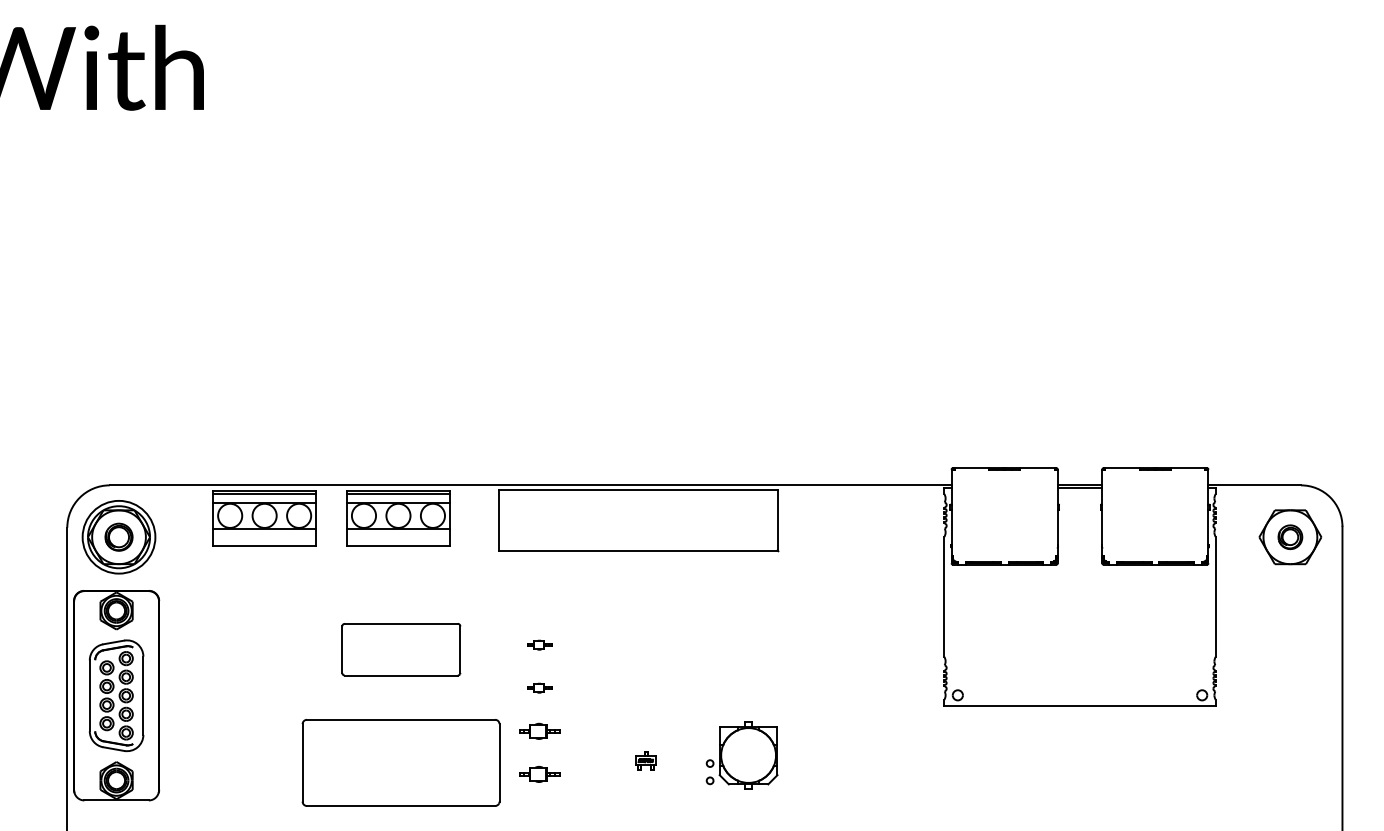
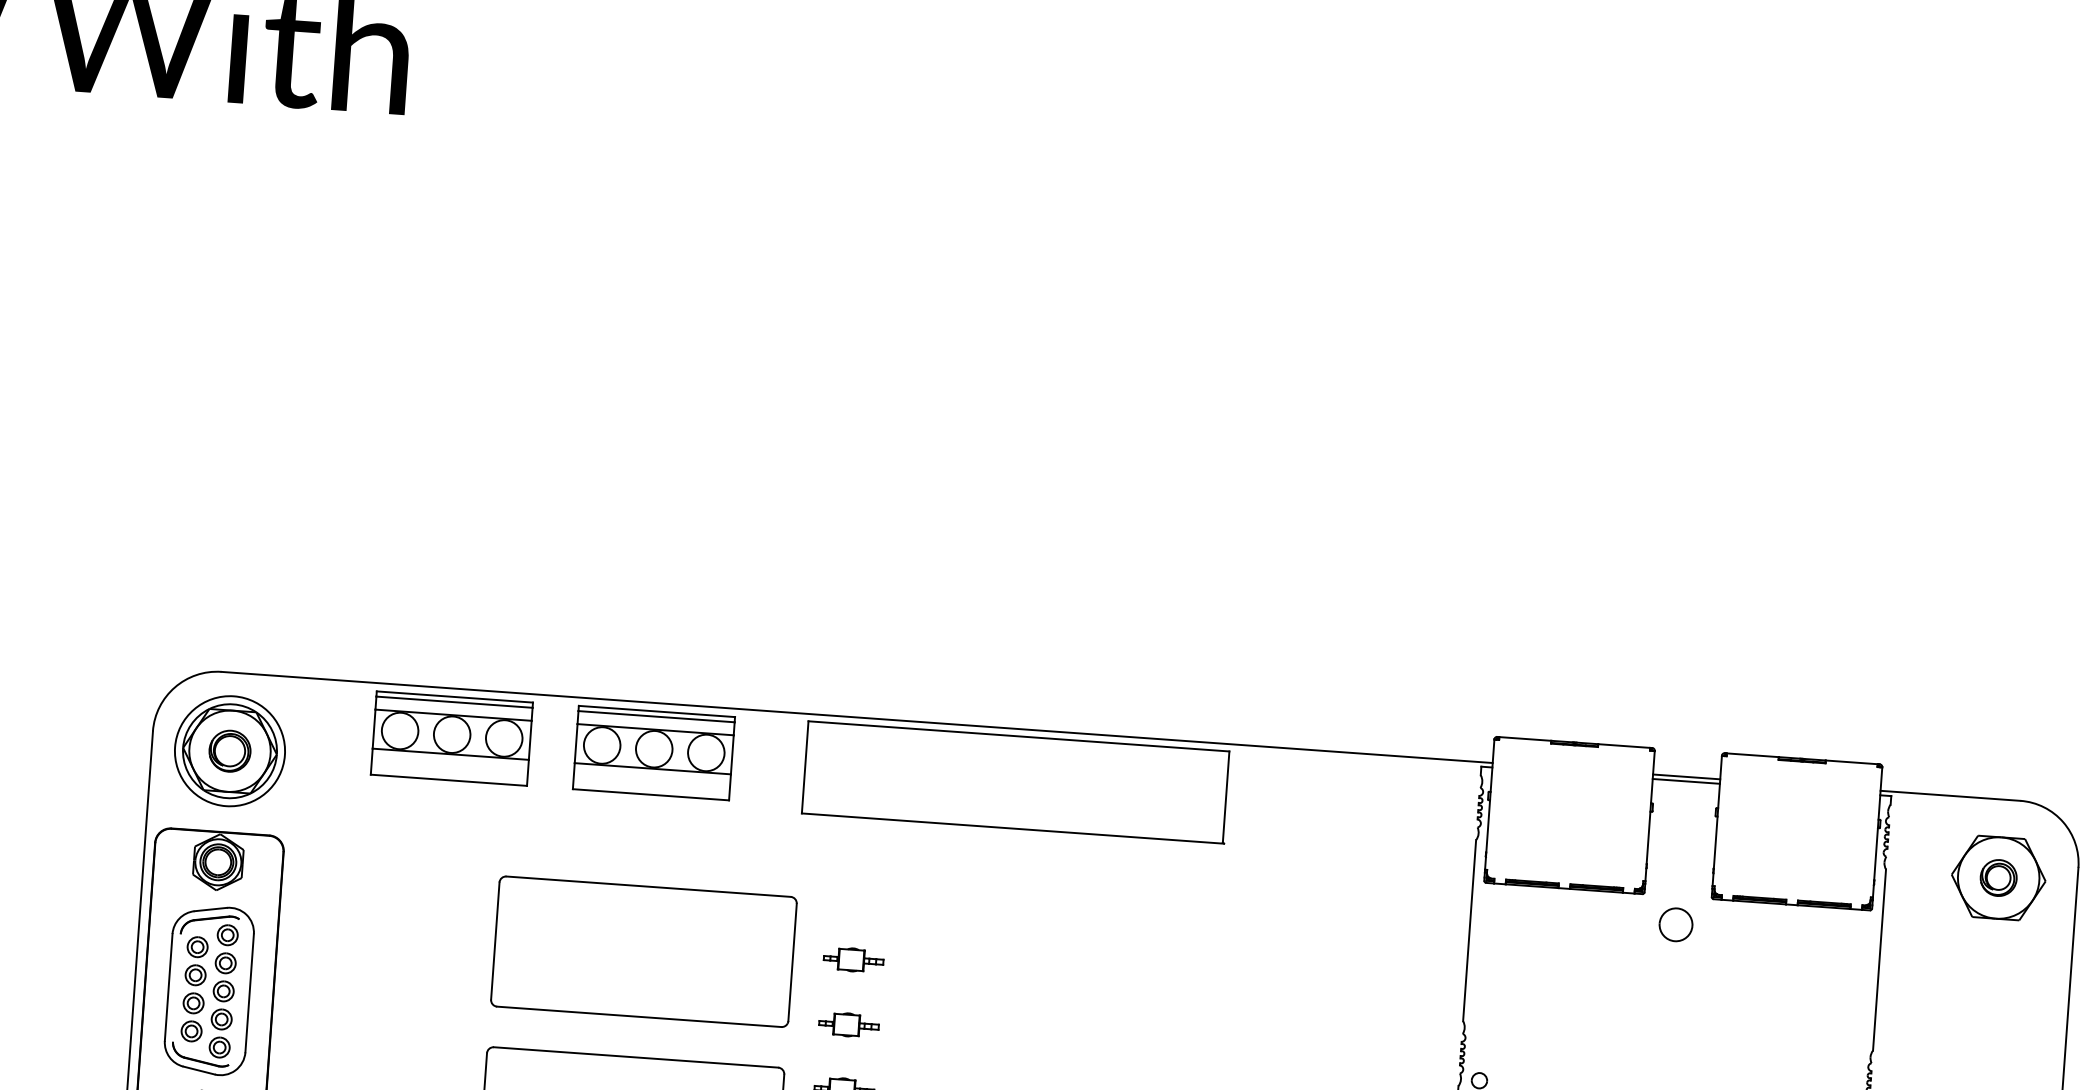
part: (1079, 583) -> (1675, 925), added
part: (539, 644) -> (853, 958), size x1.67
part: (401, 649) -> (644, 951), size x1.67
part: (539, 687) -> (848, 1023), size x1.67

